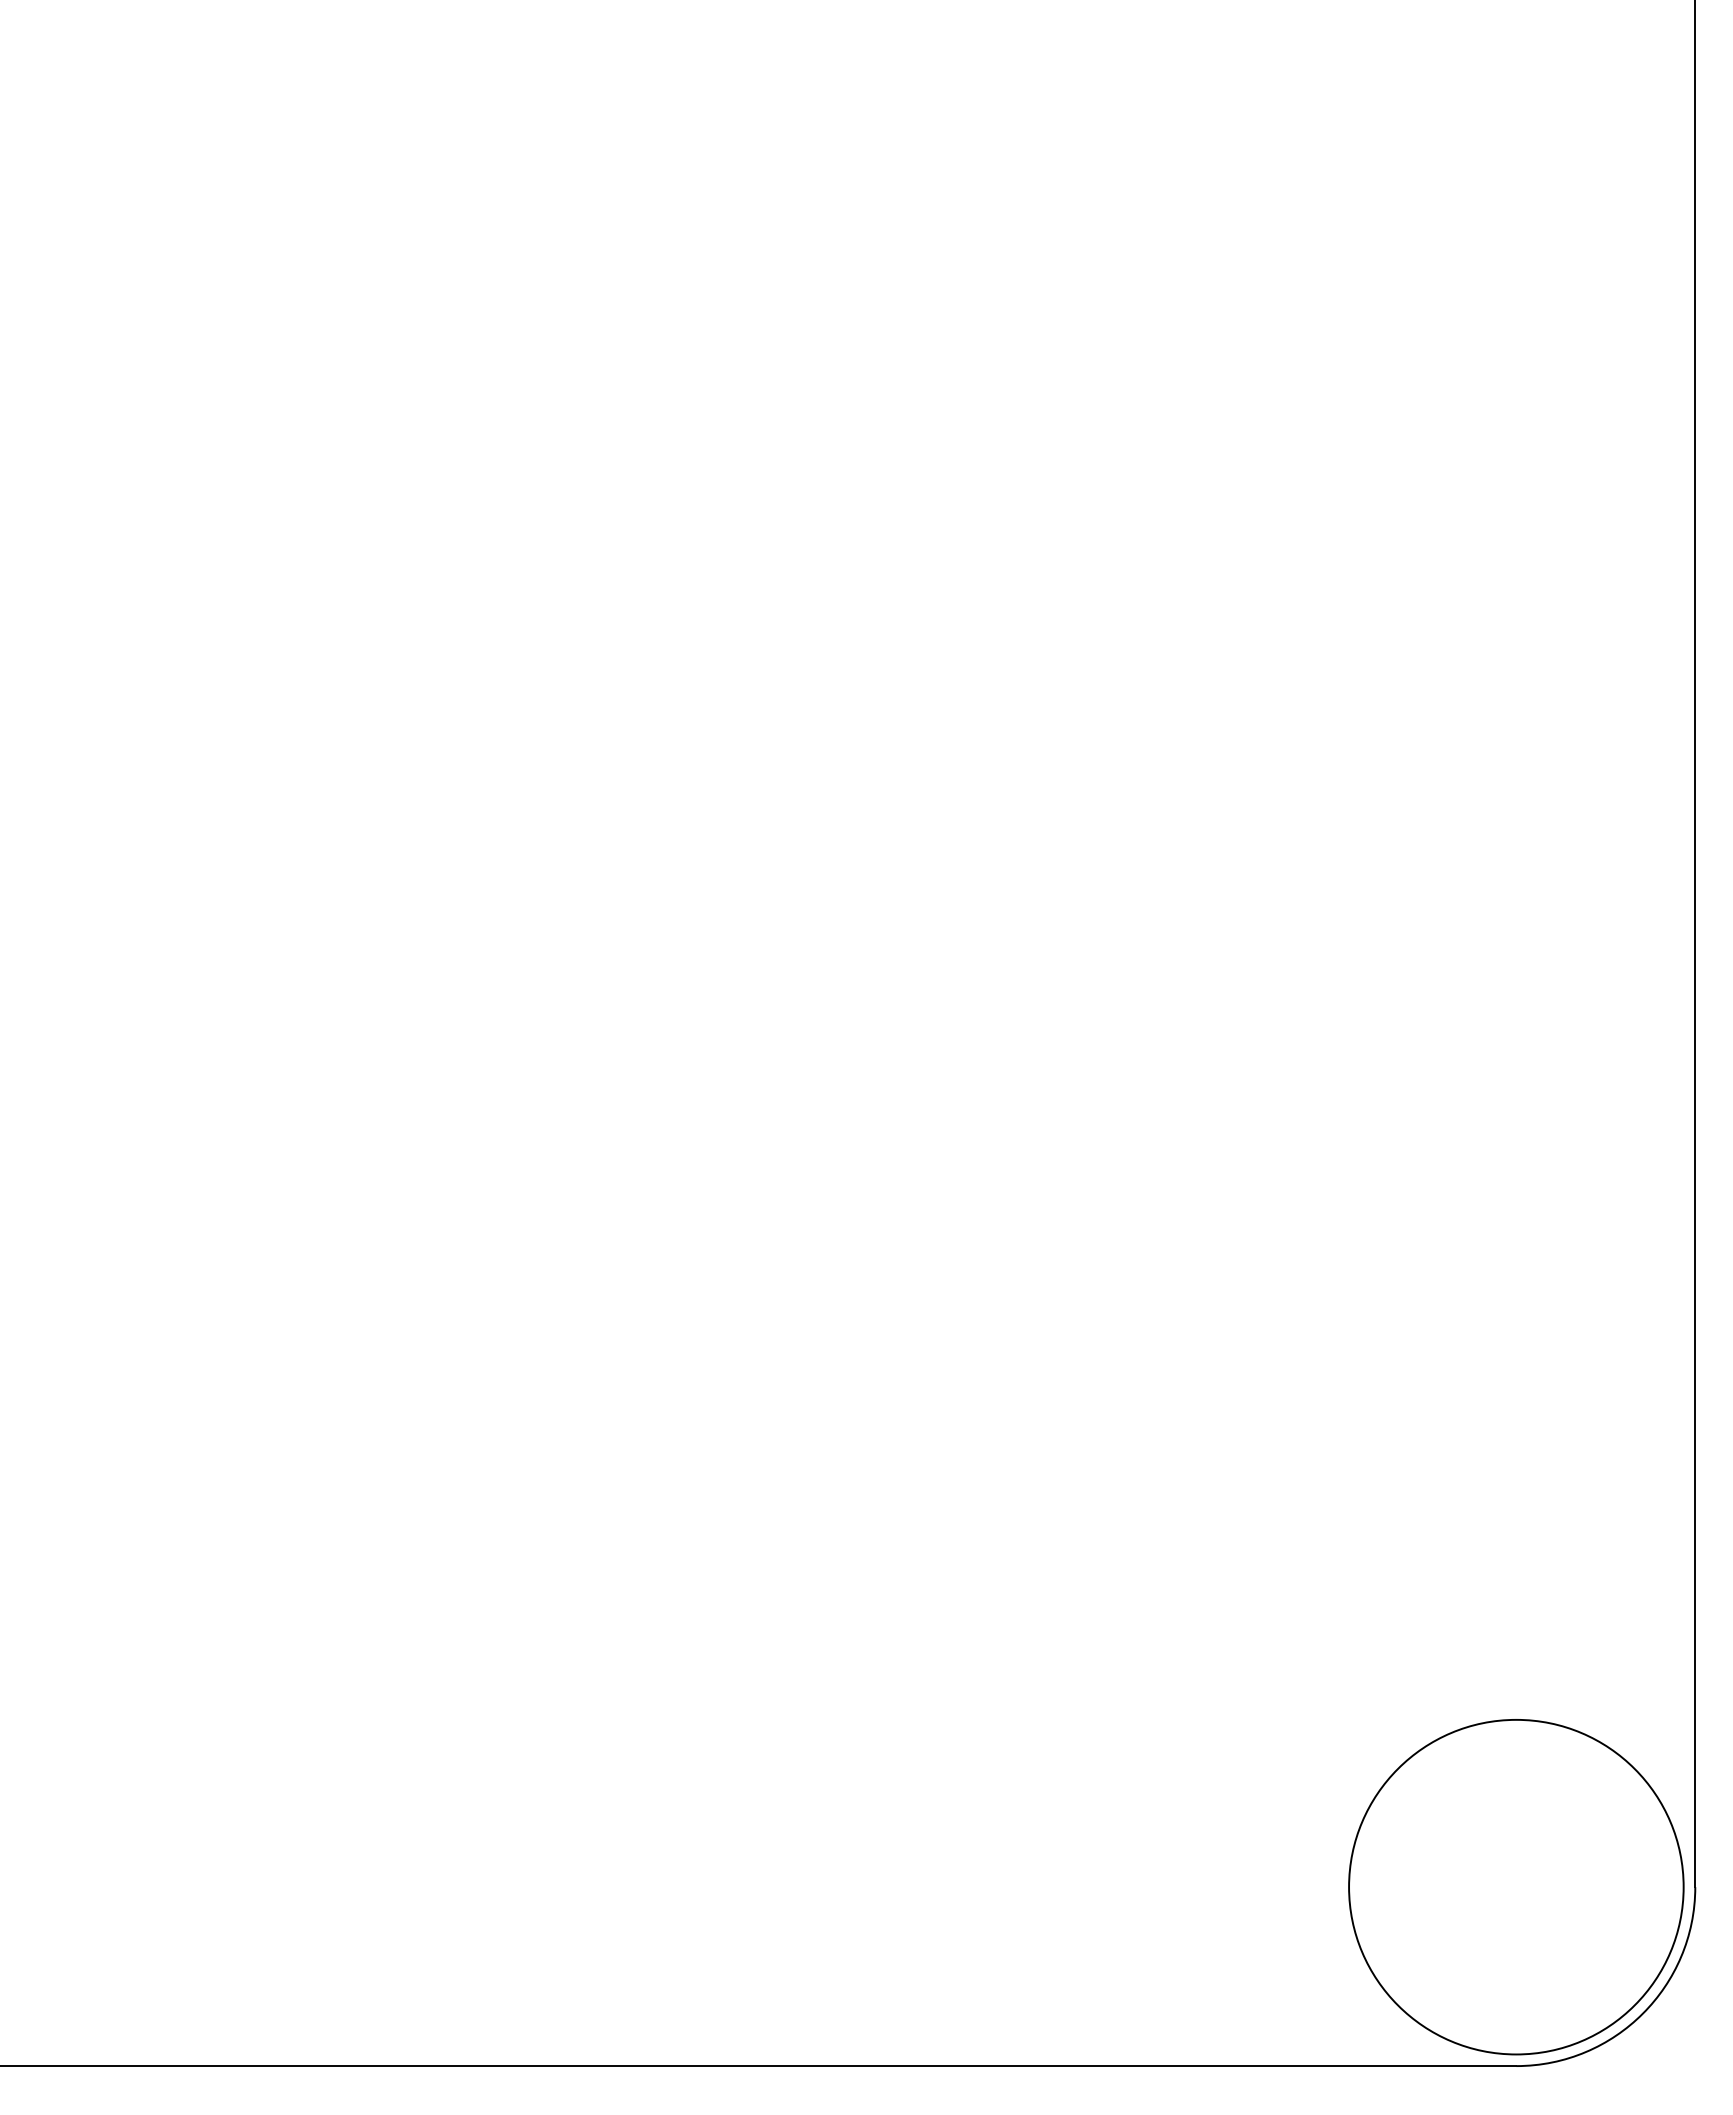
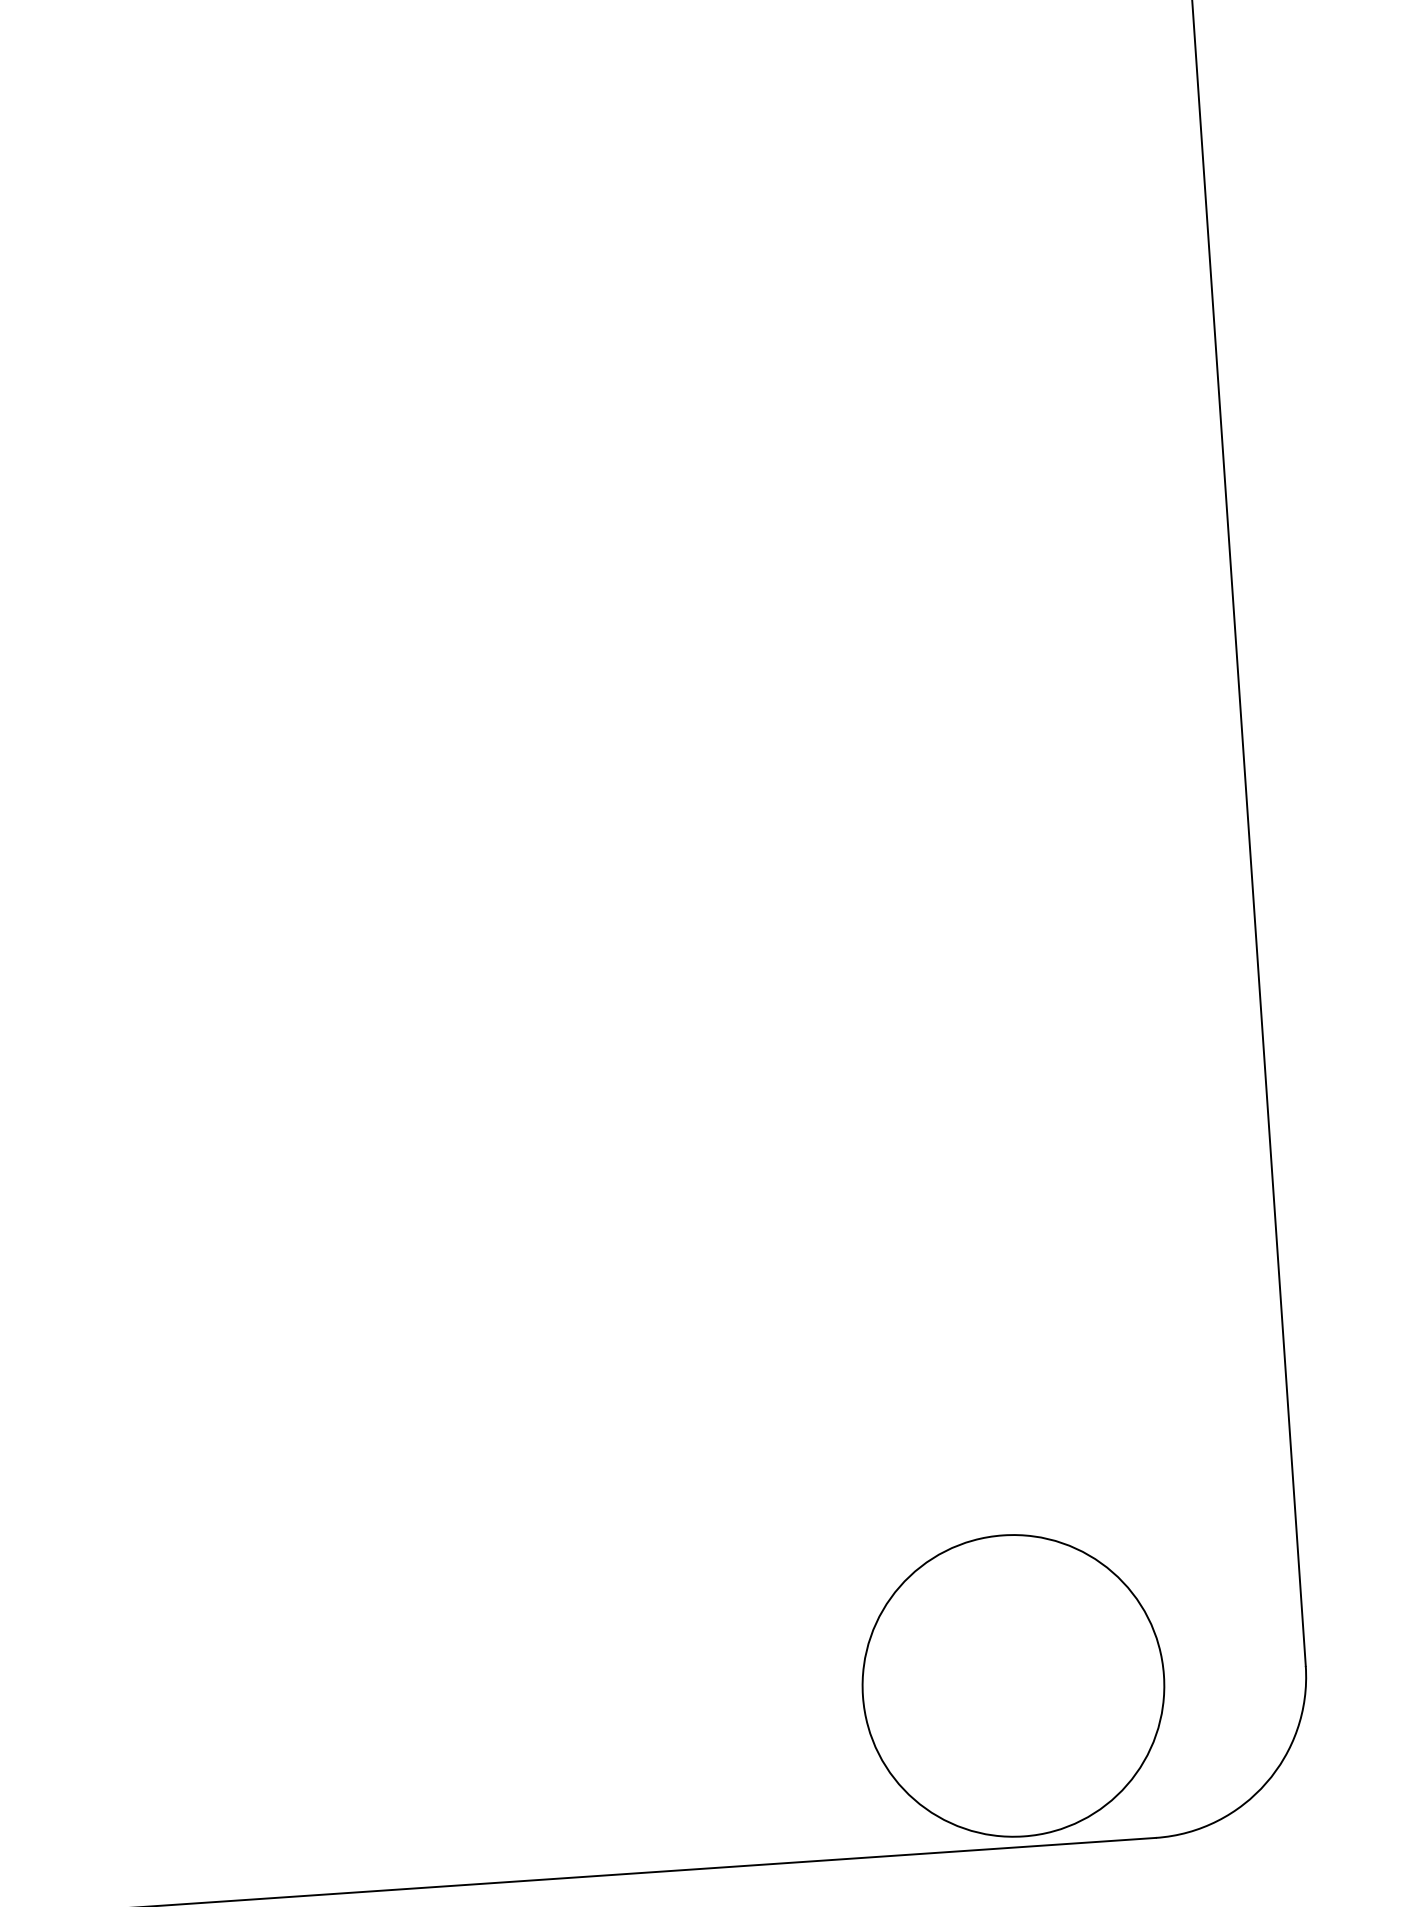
circle: (1516, 1887) -> (1013, 1686), moved

